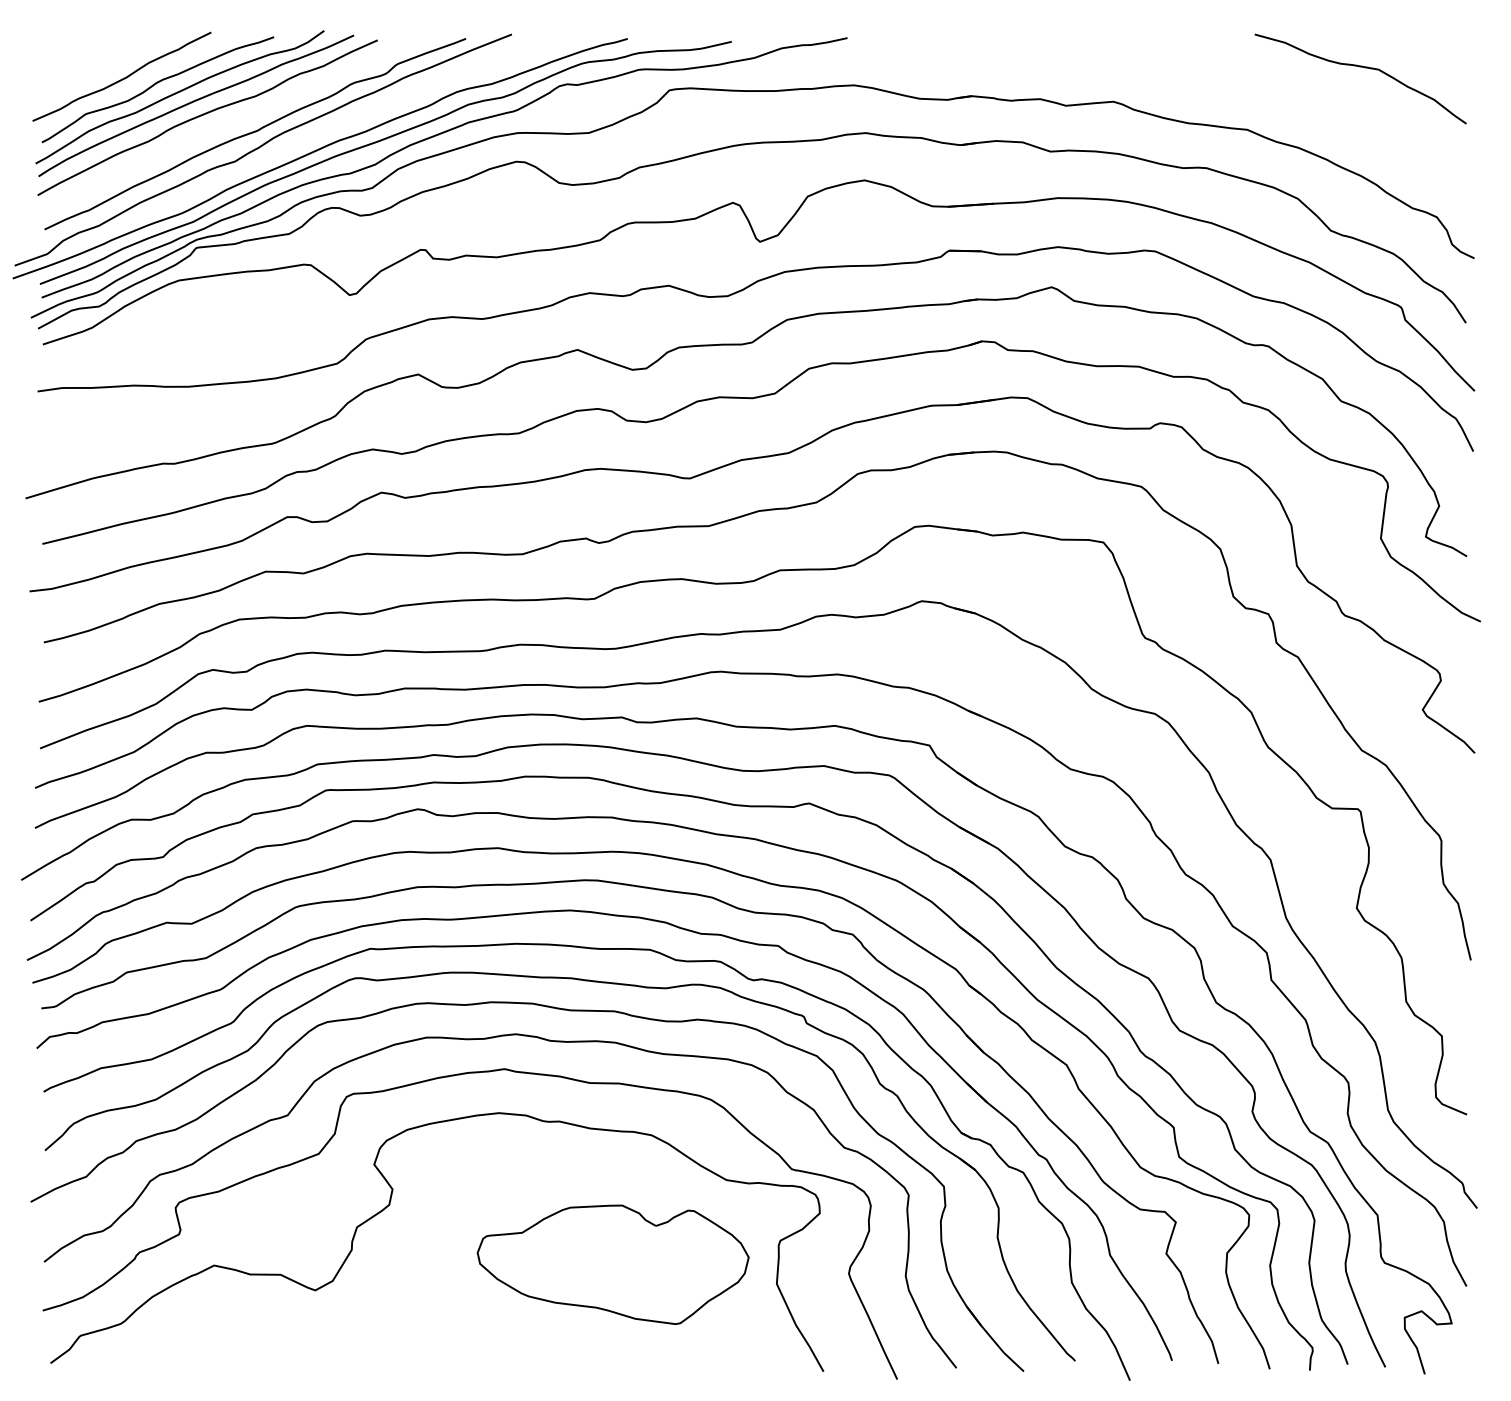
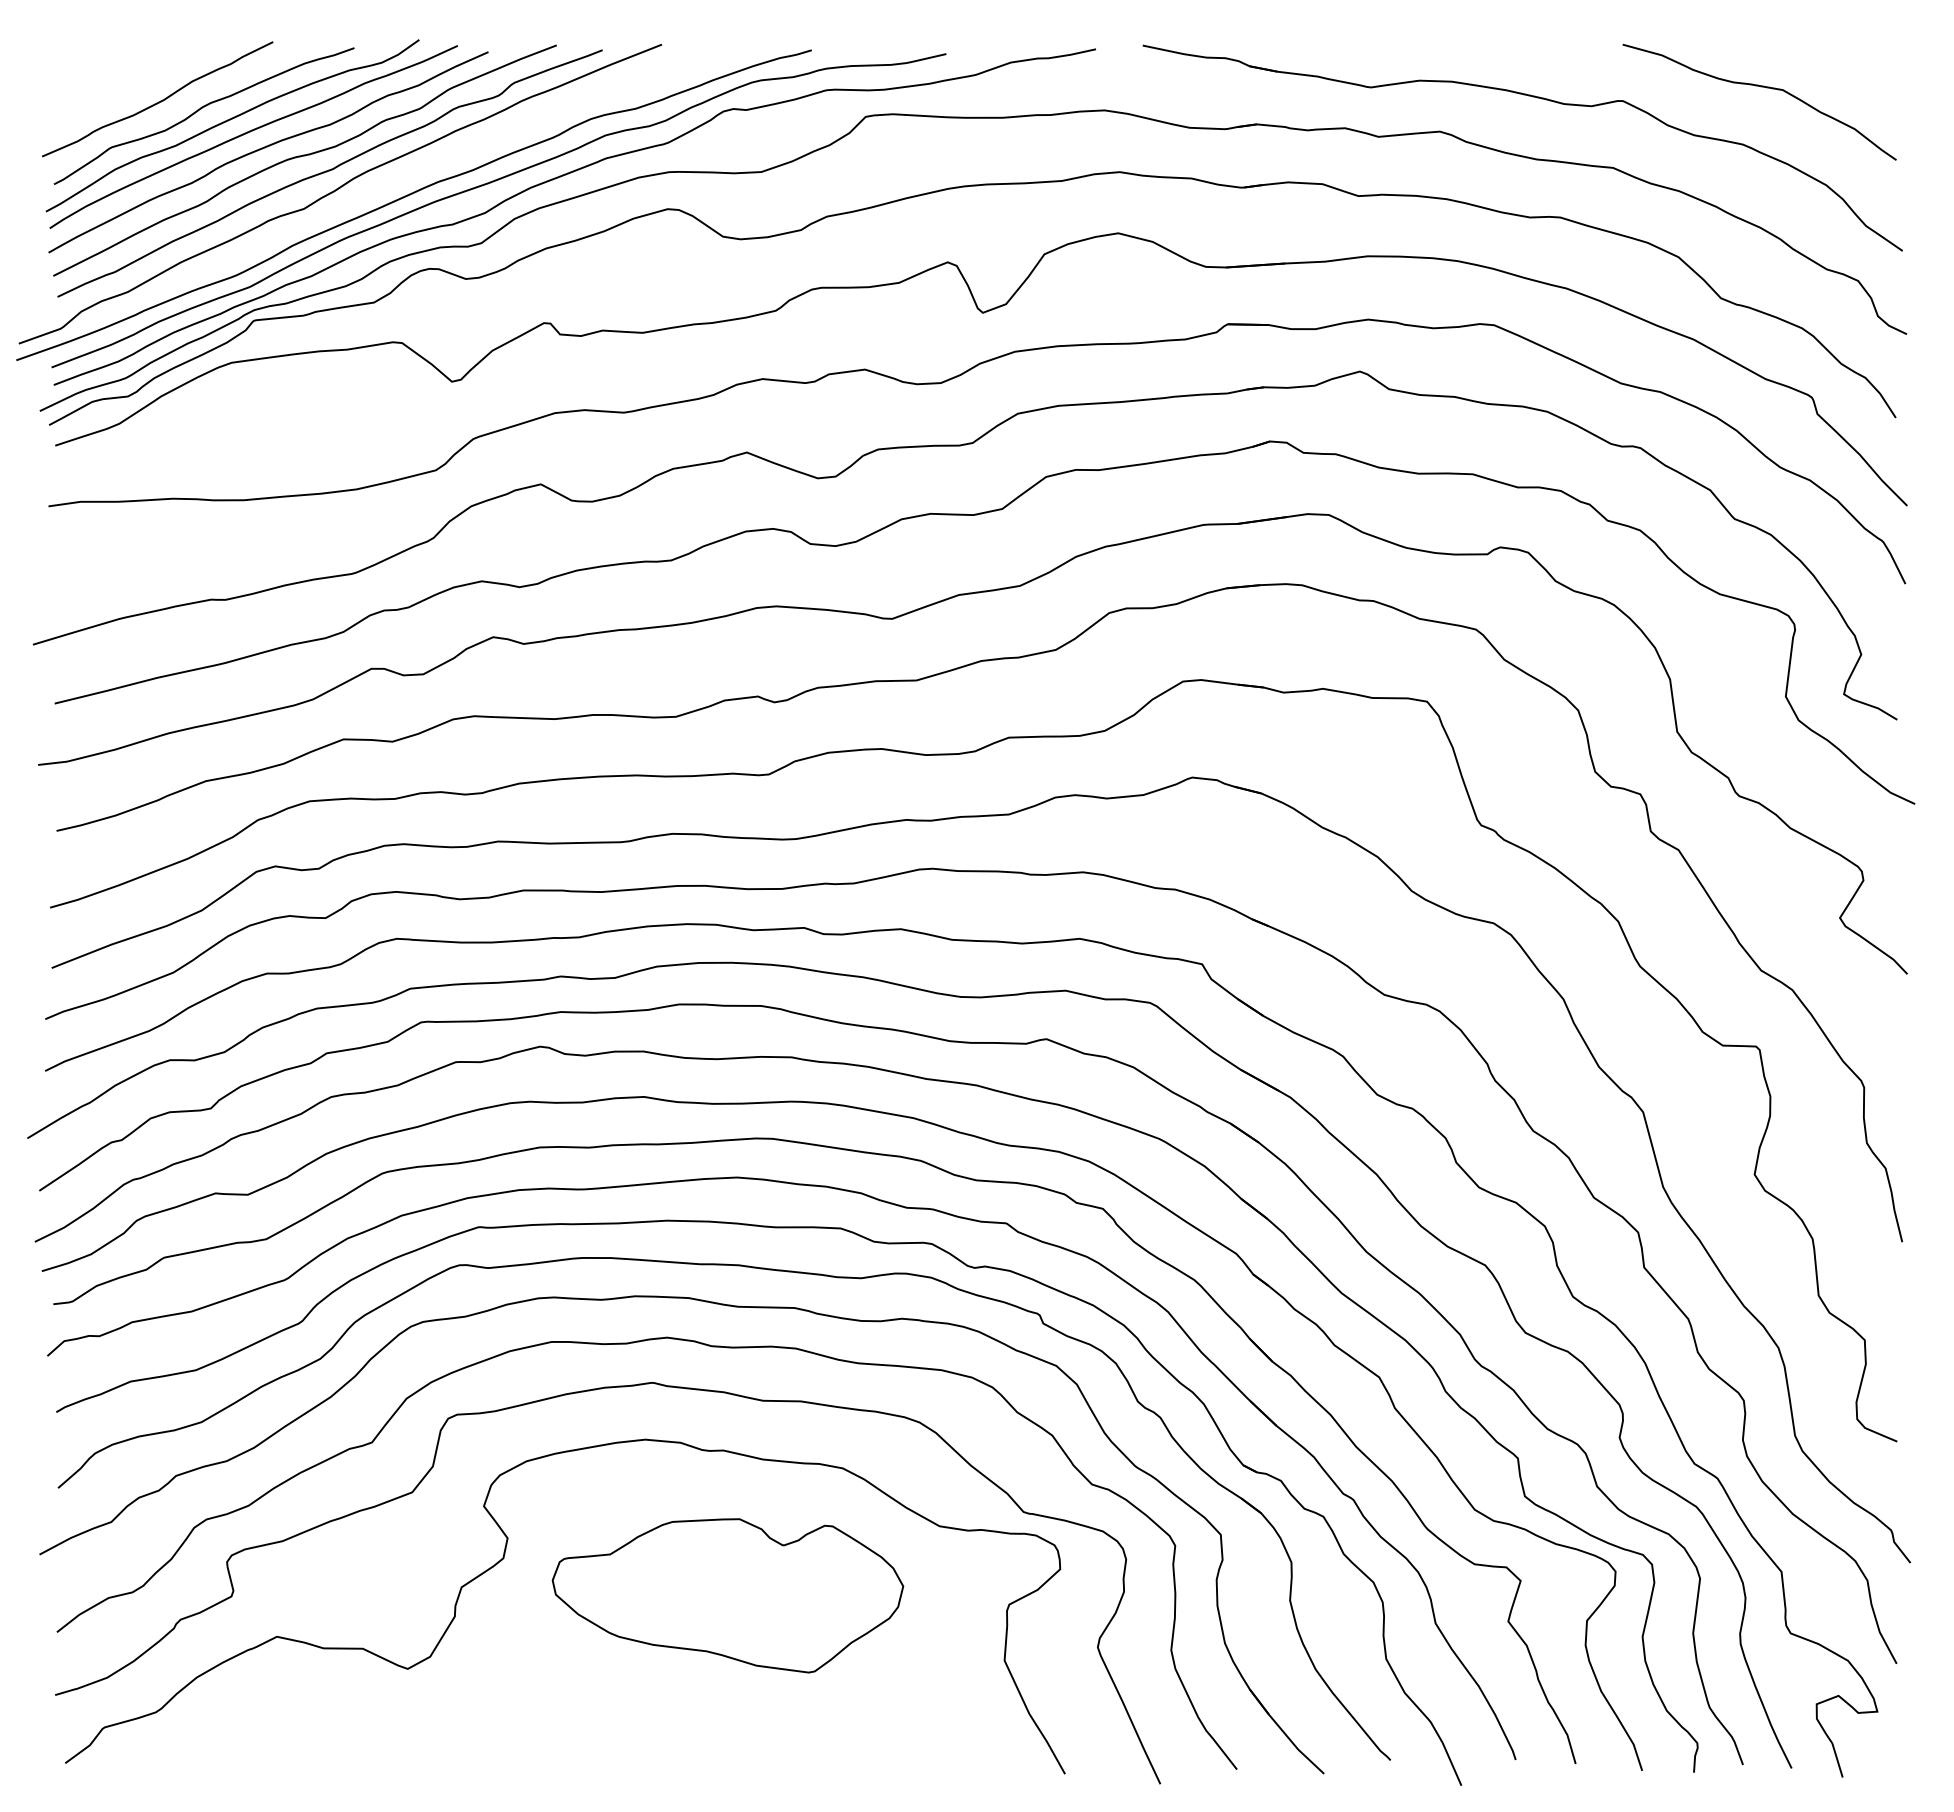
part: (1185, 75) -> (1532, 97), added
curve: (235, 120) -> (304, 156), added
part: (612, 1264) -> (727, 1595), moved

